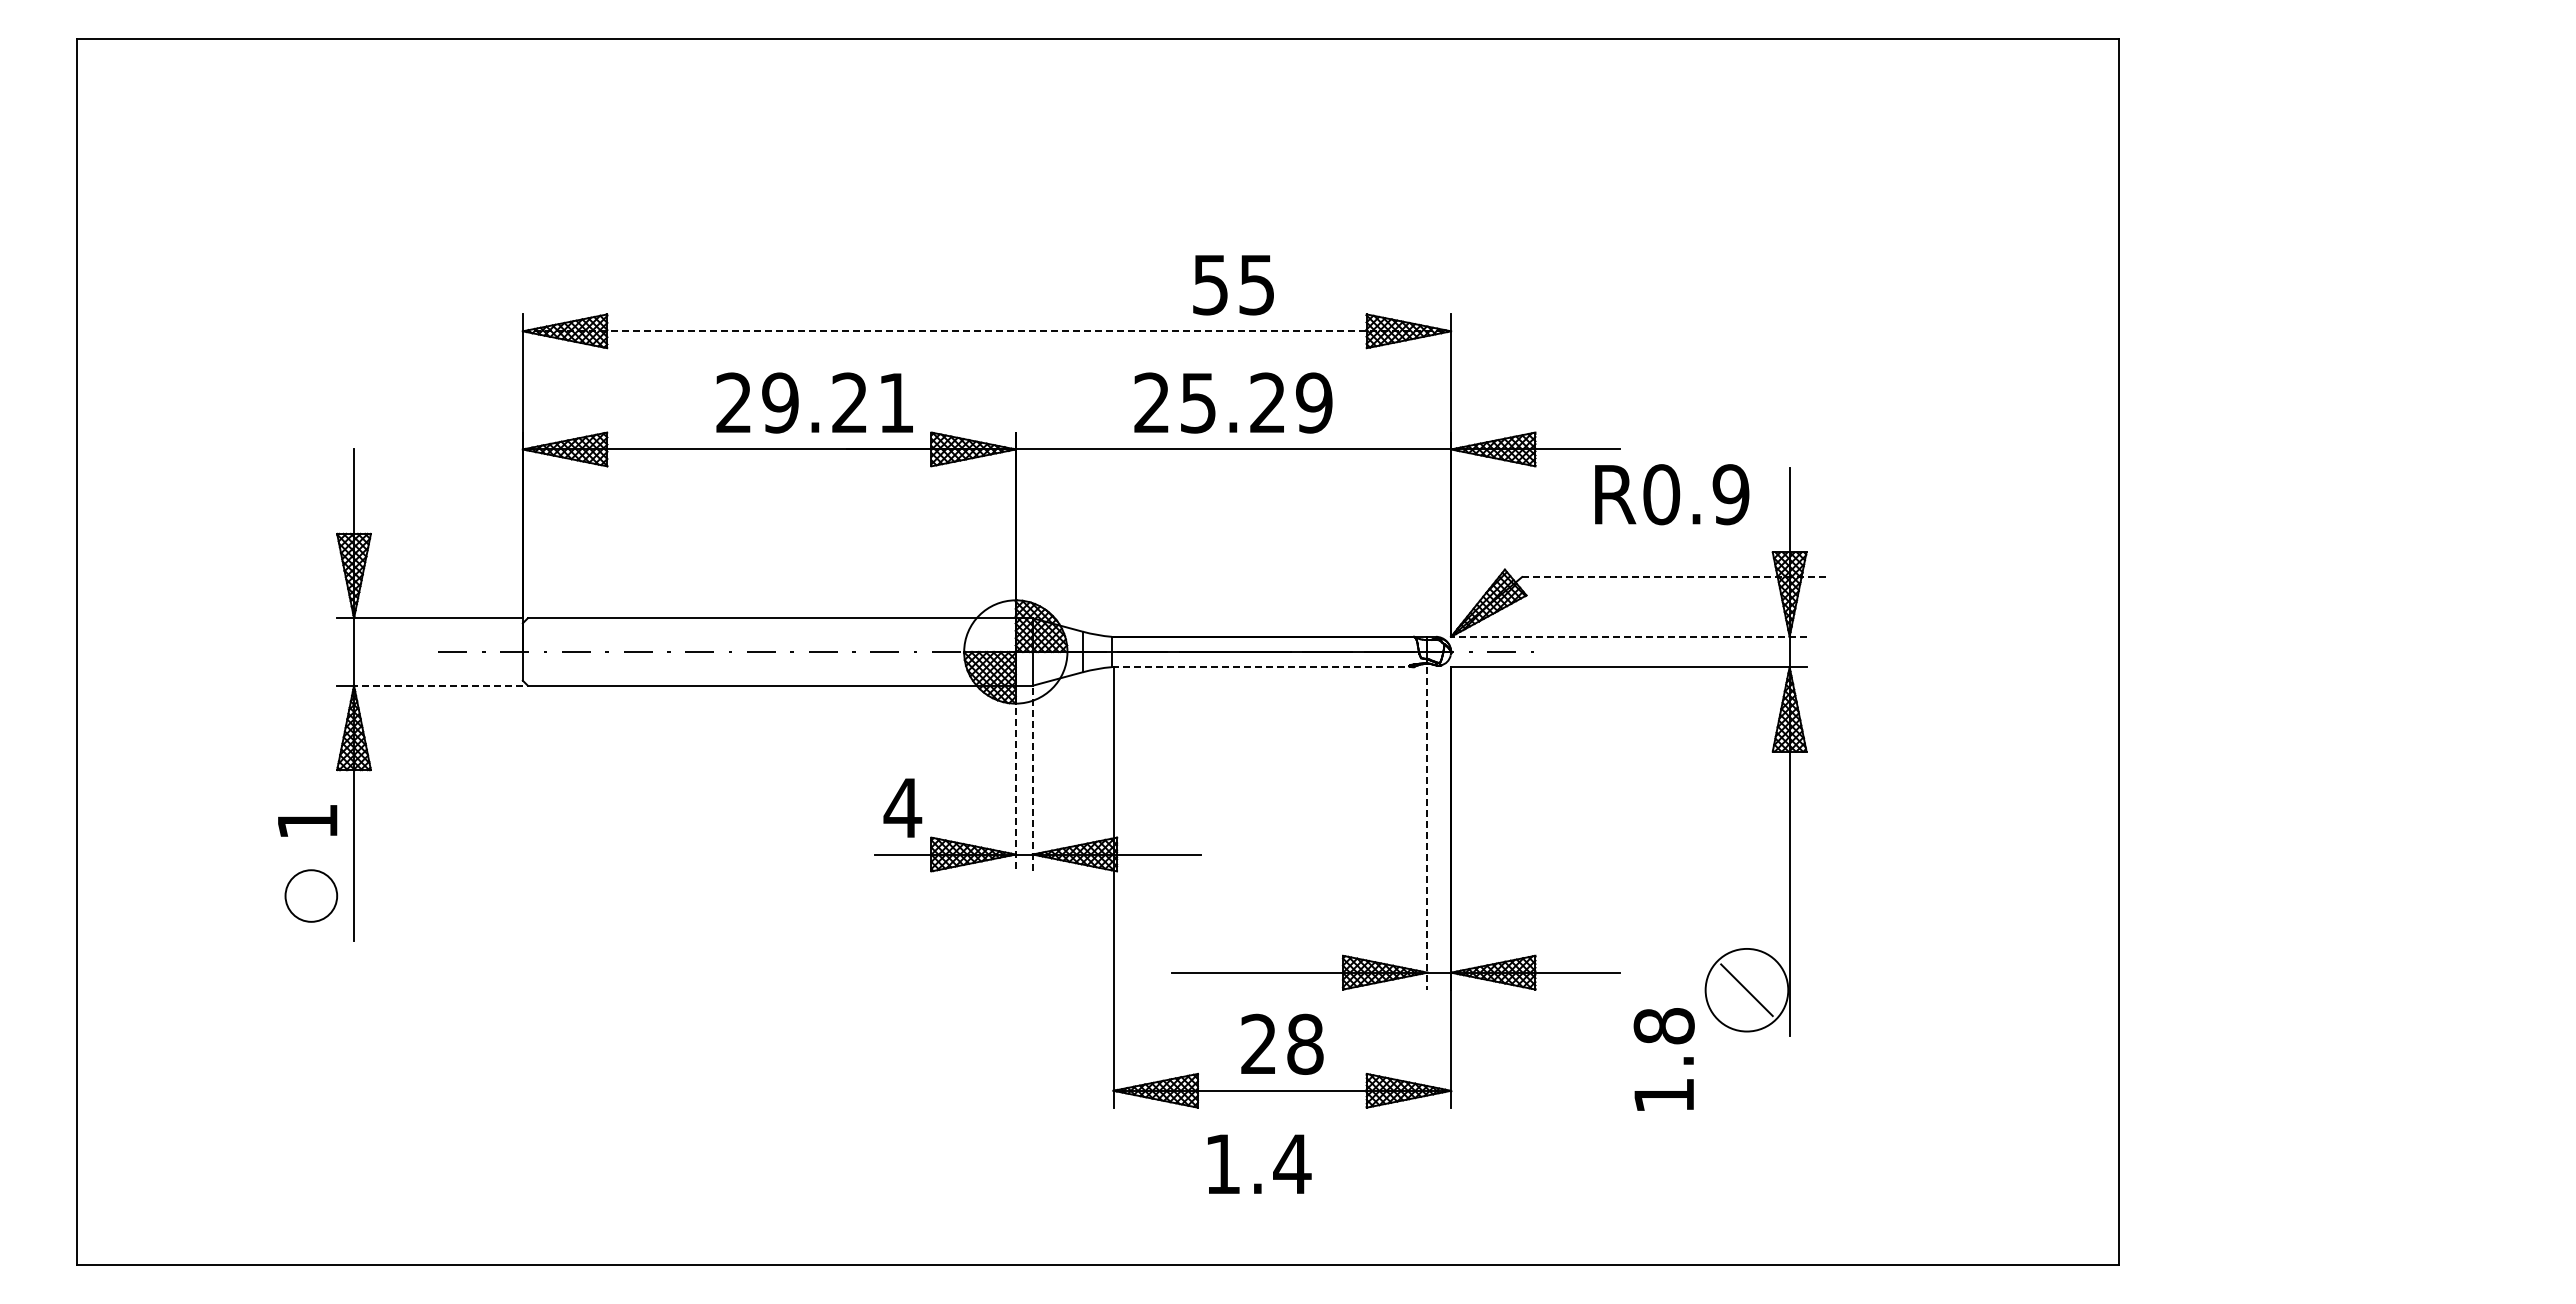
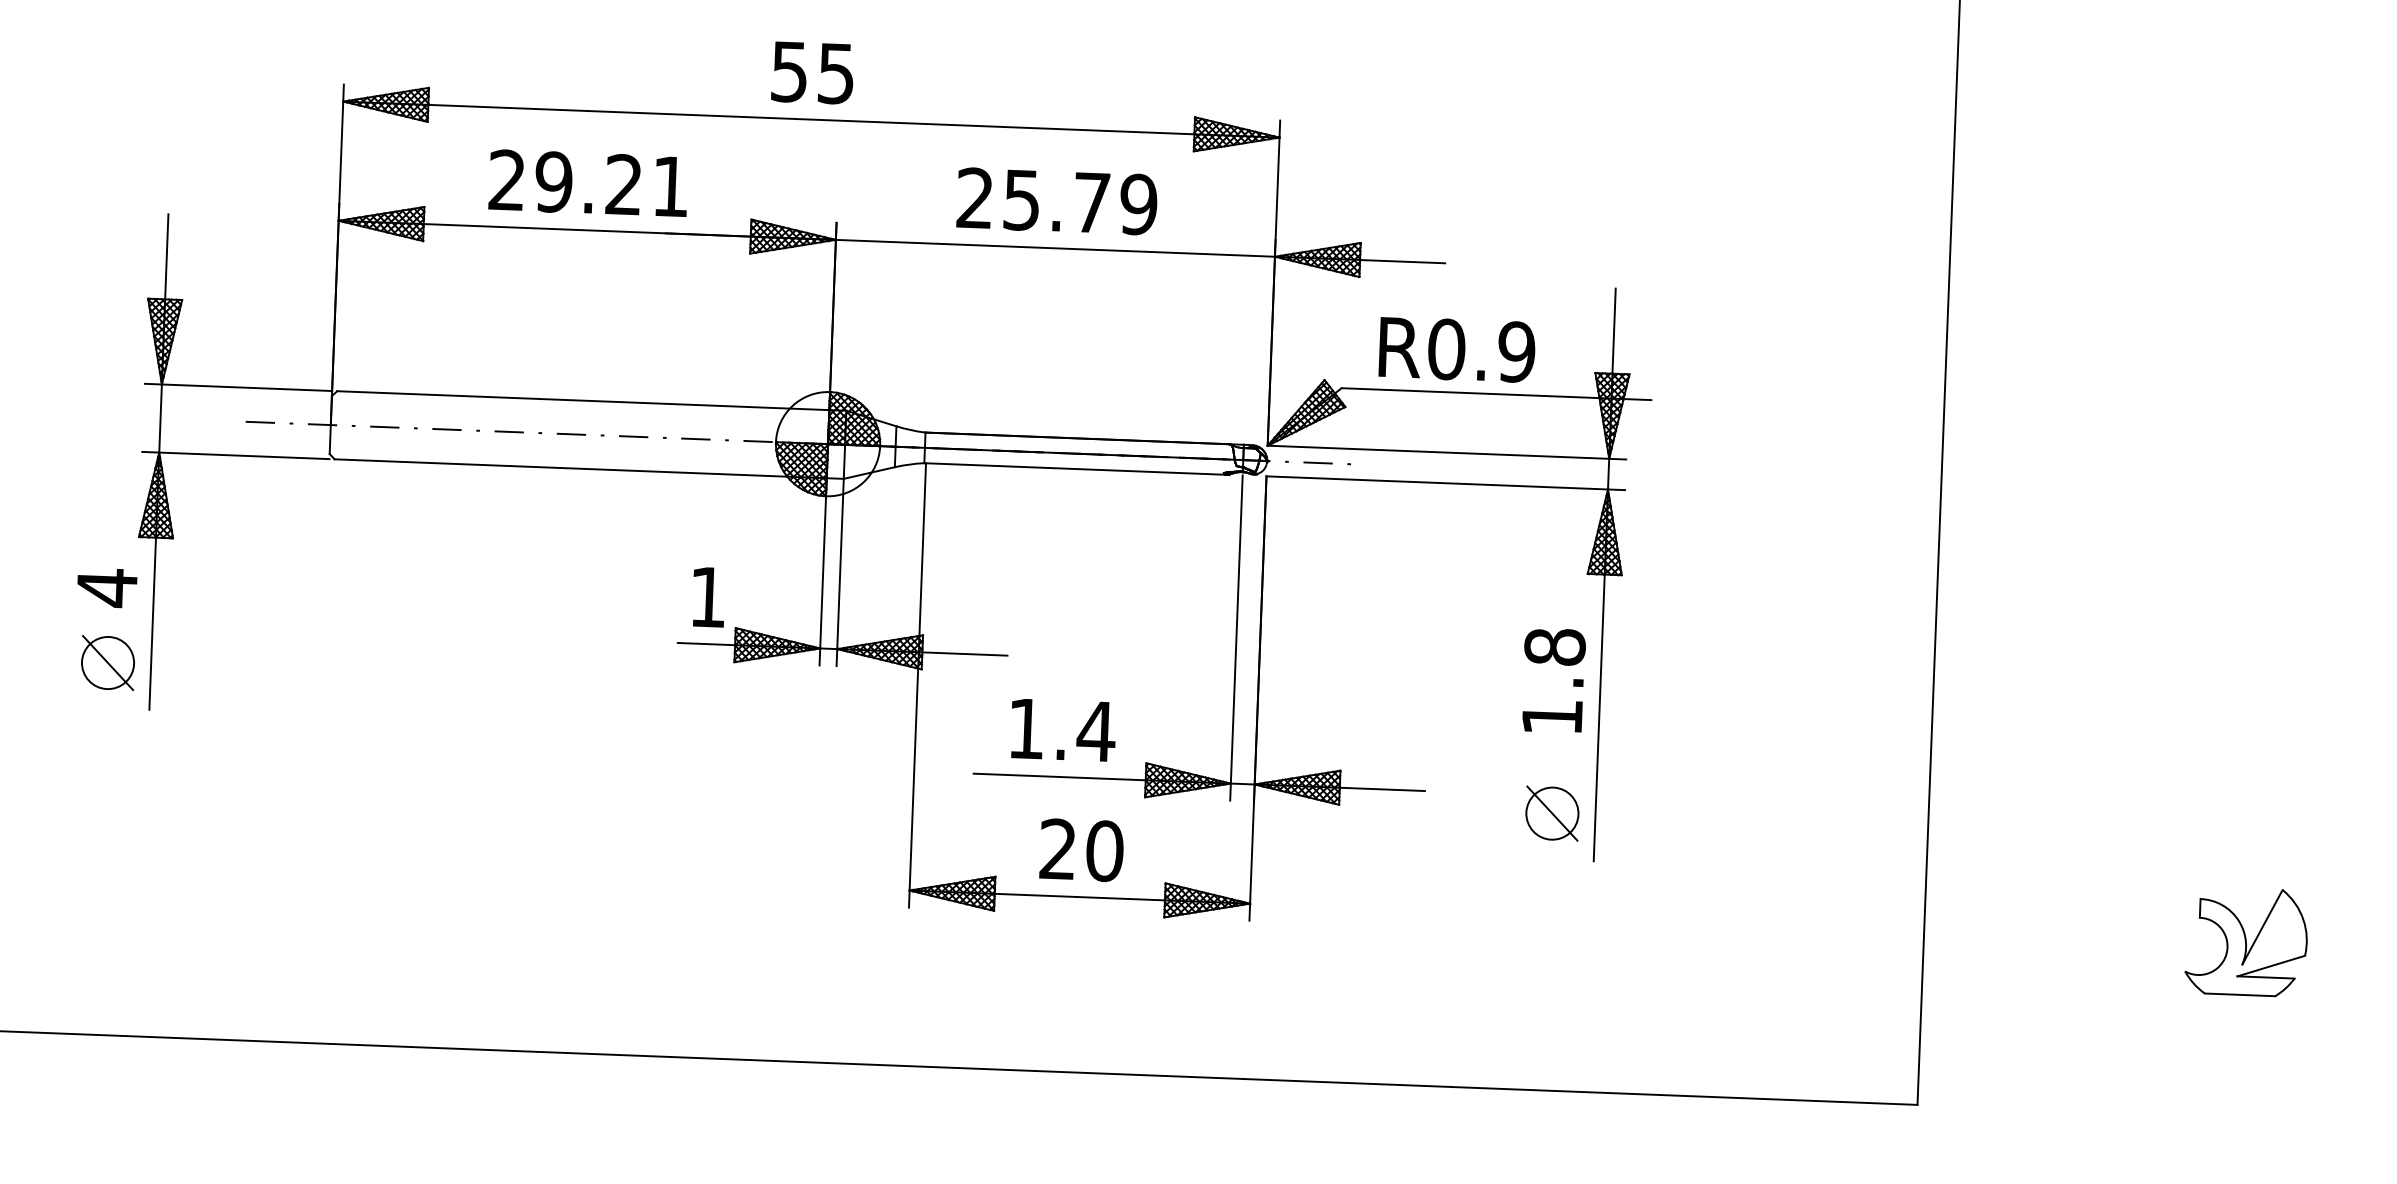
text: (1233, 285) -> (812, 73), moved
line: (987, 331) -> (811, 119), dashed -> solid
text: (814, 402) -> (588, 182), moved
text: (1267, 402) -> (1091, 202), 25.29 -> 25.79
text: (1672, 494) -> (1457, 349), moved
line: (1675, 577) -> (1496, 394), dashed -> solid
line: (1628, 636) -> (1446, 452), dashed -> solid
line: (1262, 667) -> (1076, 469), dashed -> solid
line: (437, 685) -> (243, 455), dashed -> solid
line: (1015, 778) -> (822, 571), dashed -> solid
line: (1032, 778) -> (839, 572), dashed -> solid
text: (902, 807) -> (707, 596), 4 -> 1
text: (307, 821) -> (107, 587), 1 -> 4
line: (1427, 828) -> (1236, 638), dashed -> solid
line: (311, 895) -> (108, 662), added
circle: (1746, 990) -> (1551, 813), size x0.62
text: (1305, 1044) -> (1105, 851), 28 -> 20
text: (1663, 1059) -> (1553, 680), moved
part: (2438, 1090) -> (2246, 941), added
text: (1259, 1163) -> (1063, 729), moved

